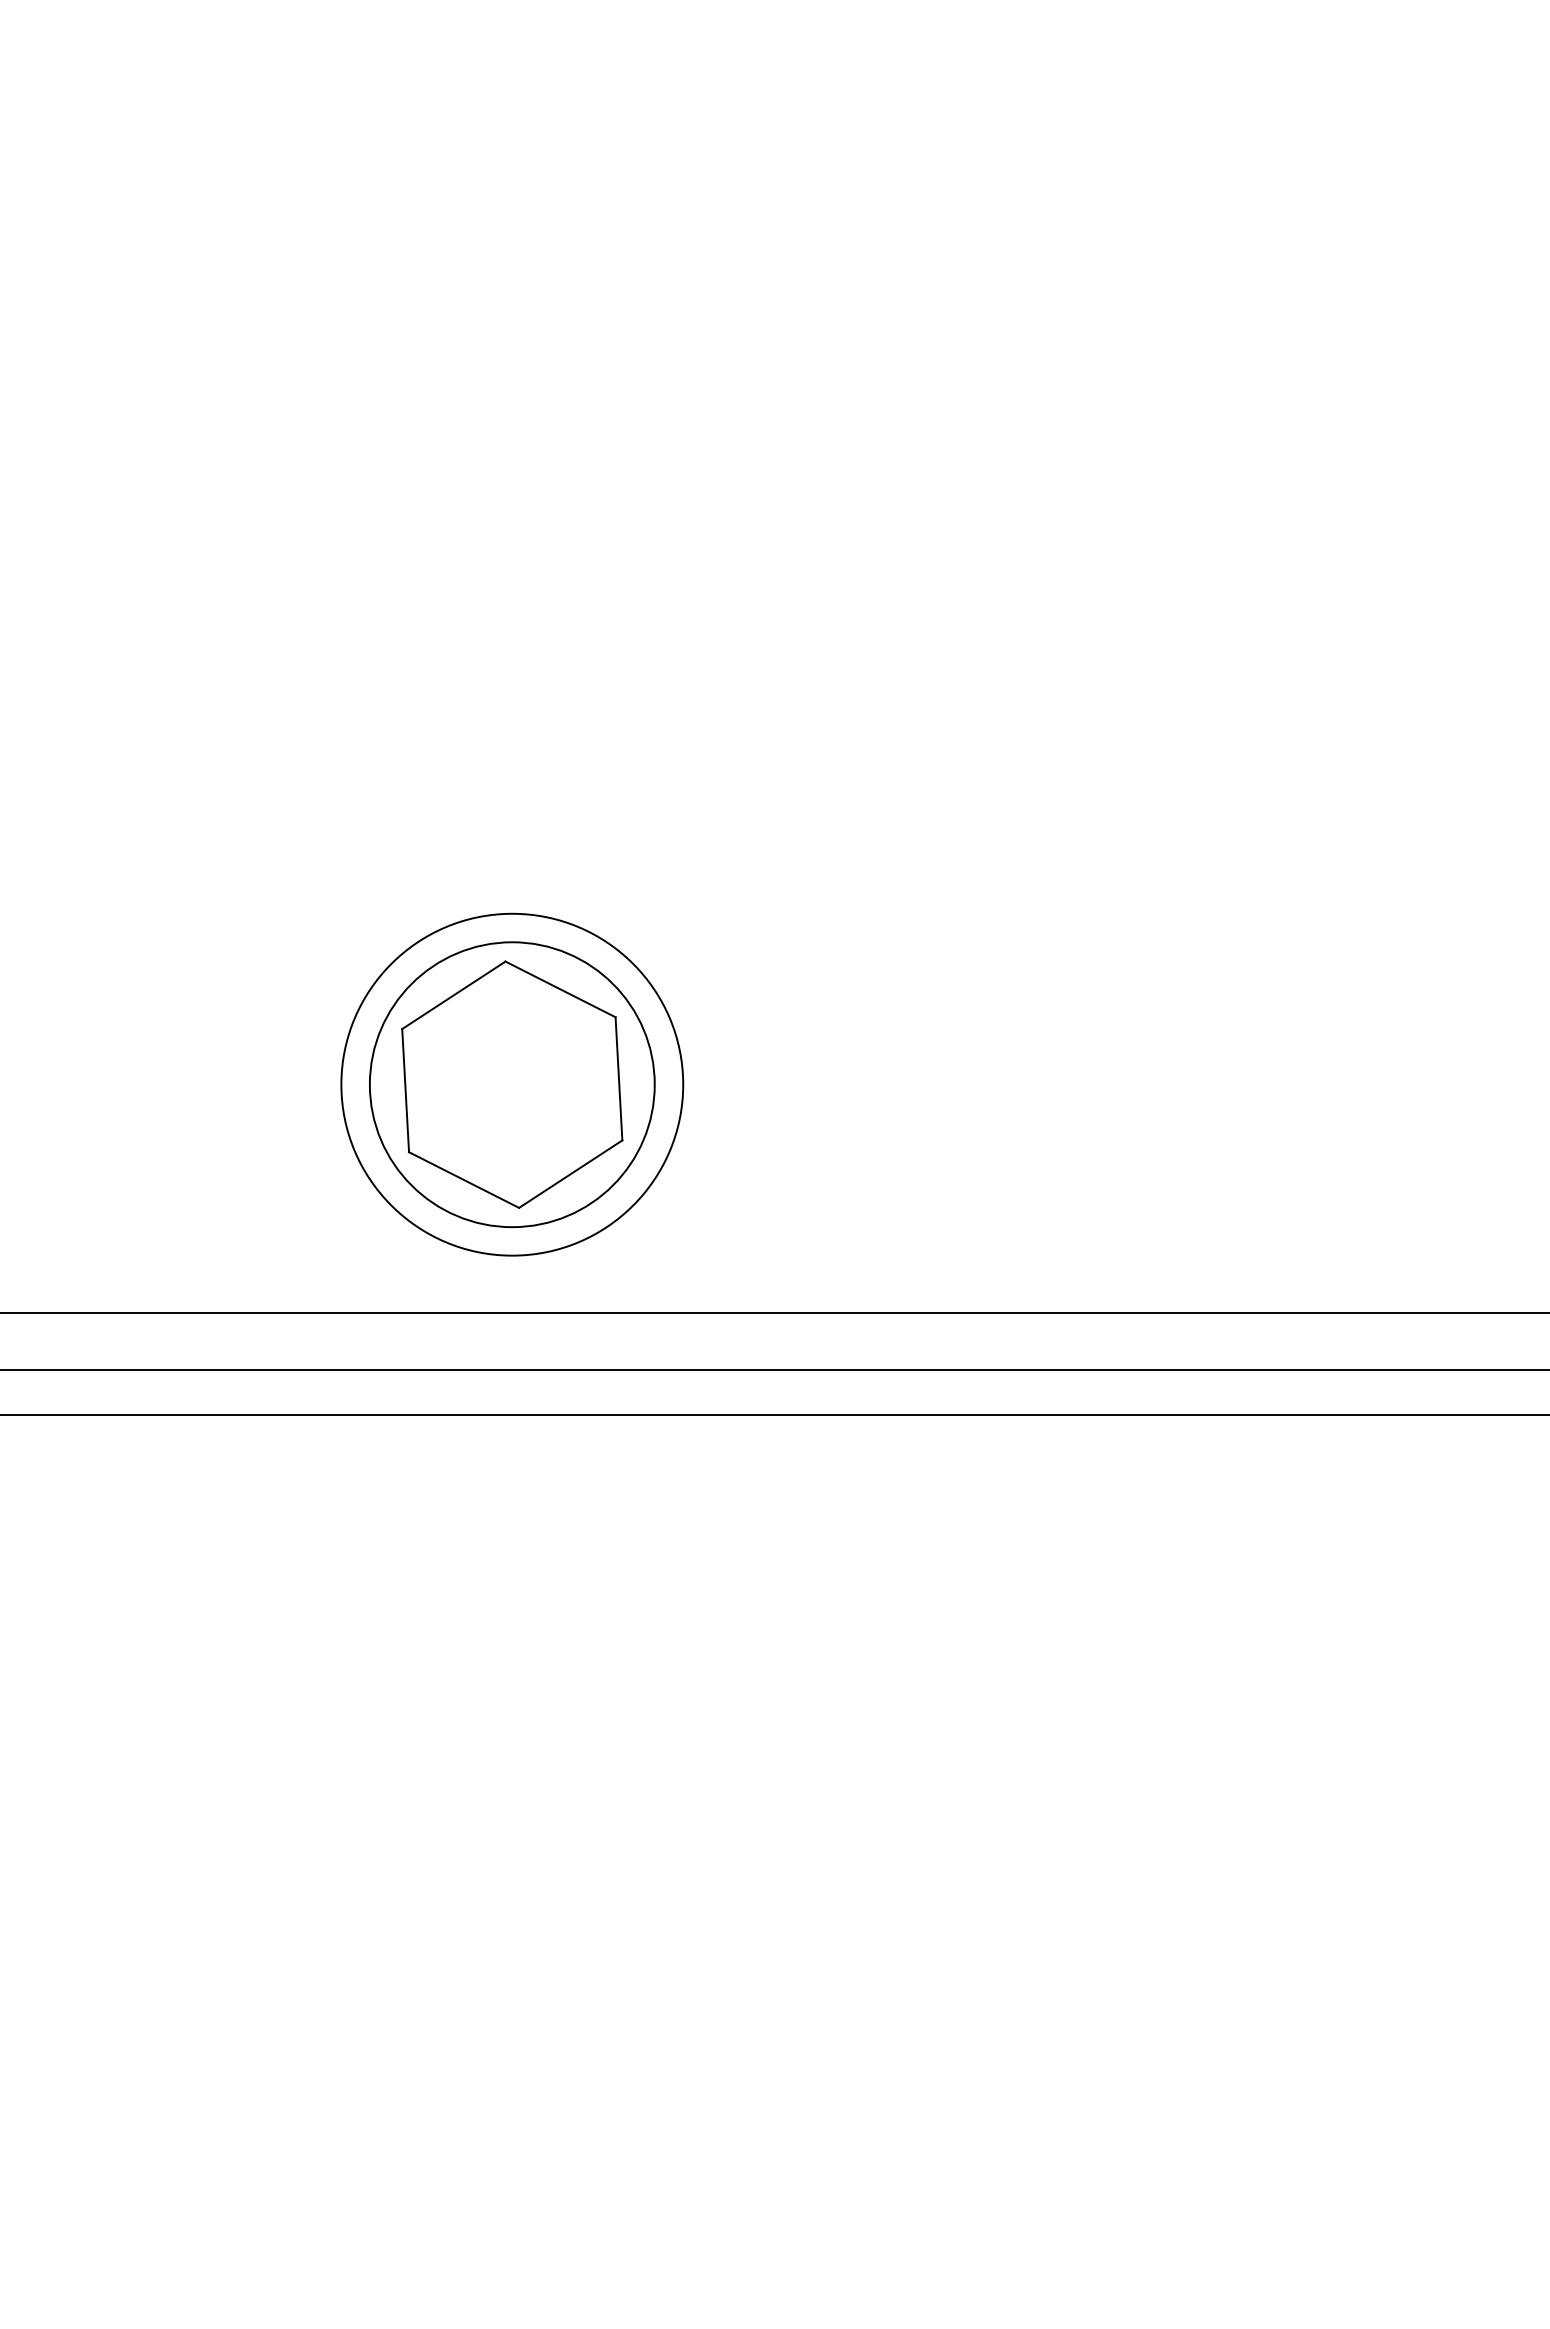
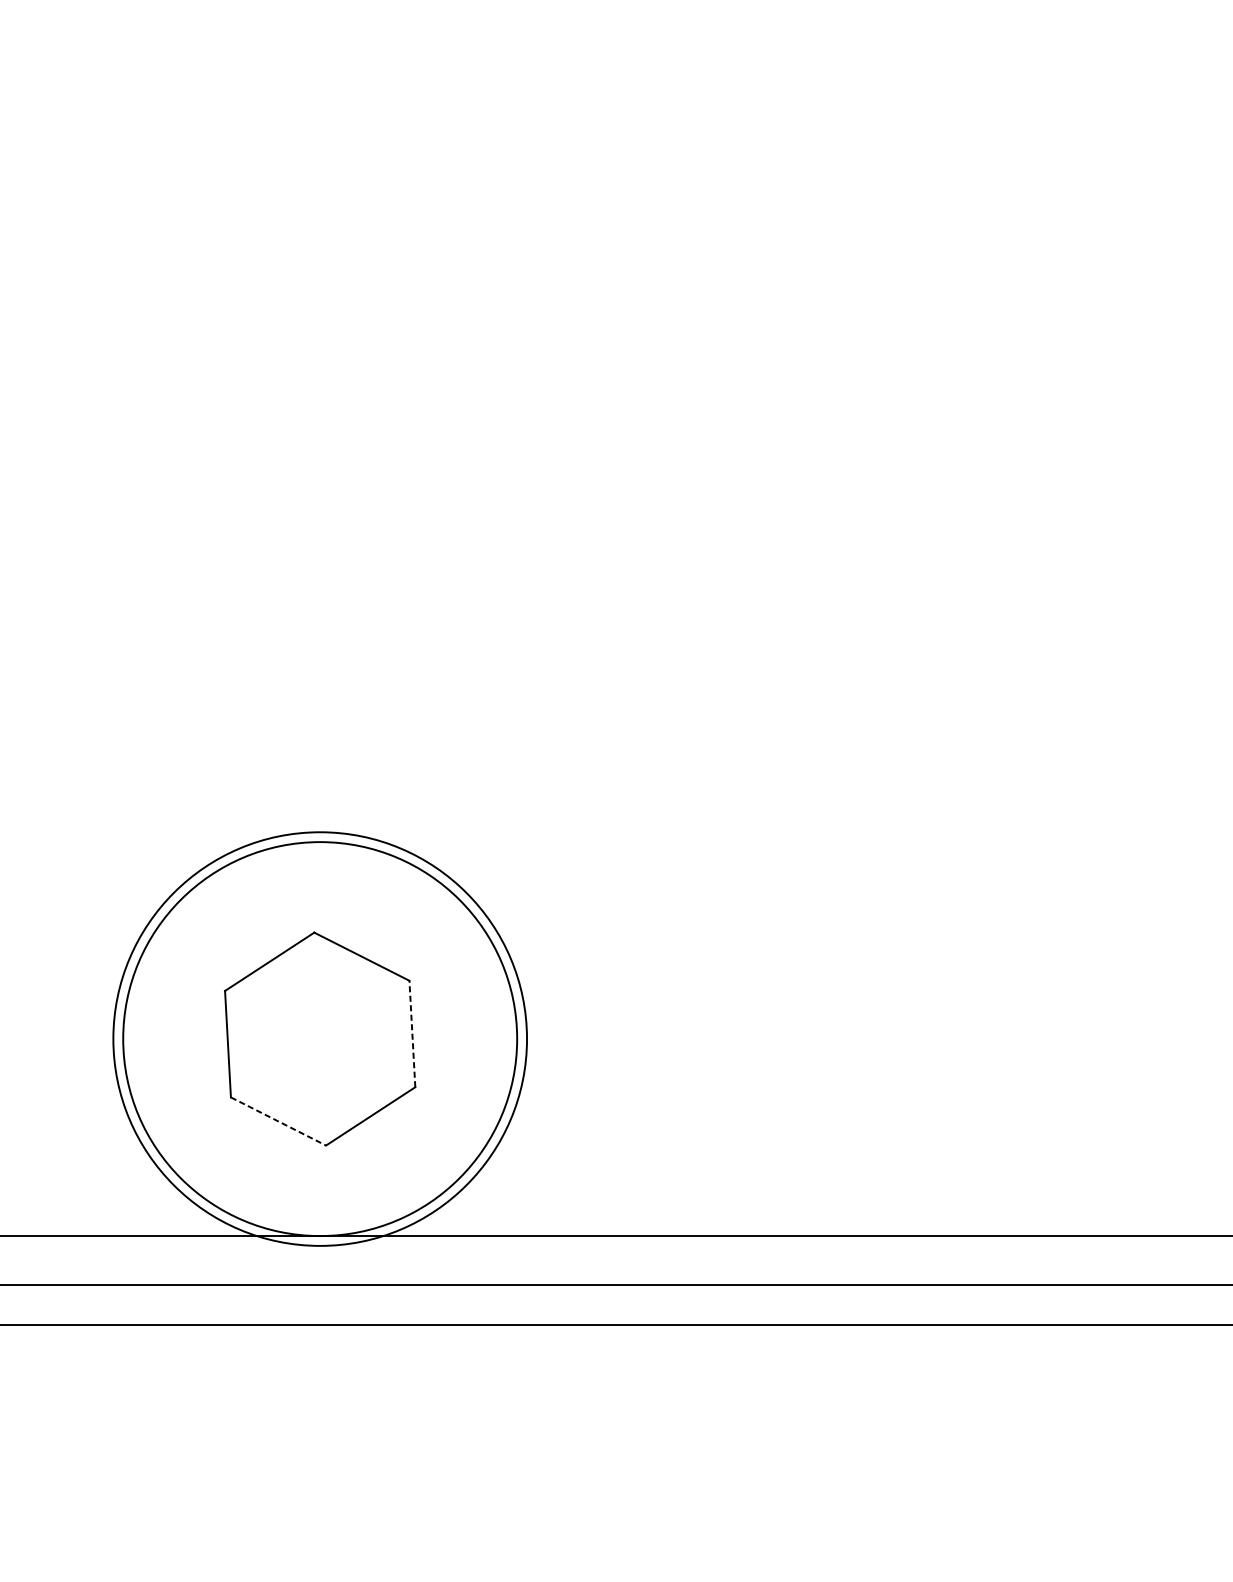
line: (618, 1078) -> (411, 1033), solid -> dashed
circle: (511, 1084) -> (319, 1038), size x1.6
circle: (512, 1084) -> (320, 1038), size x1.4
line: (464, 1180) -> (278, 1121), solid -> dashed

